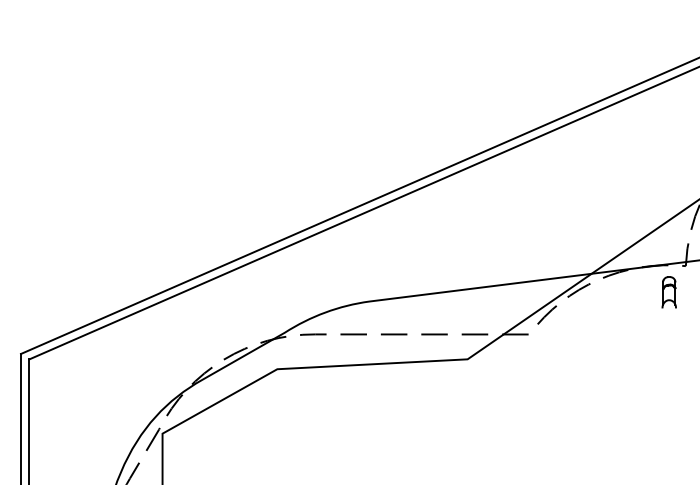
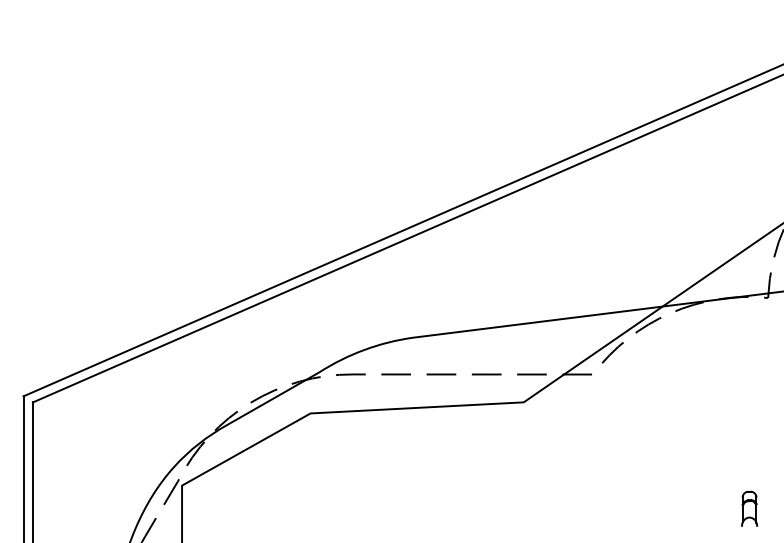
part: (668, 292) -> (748, 508), moved

